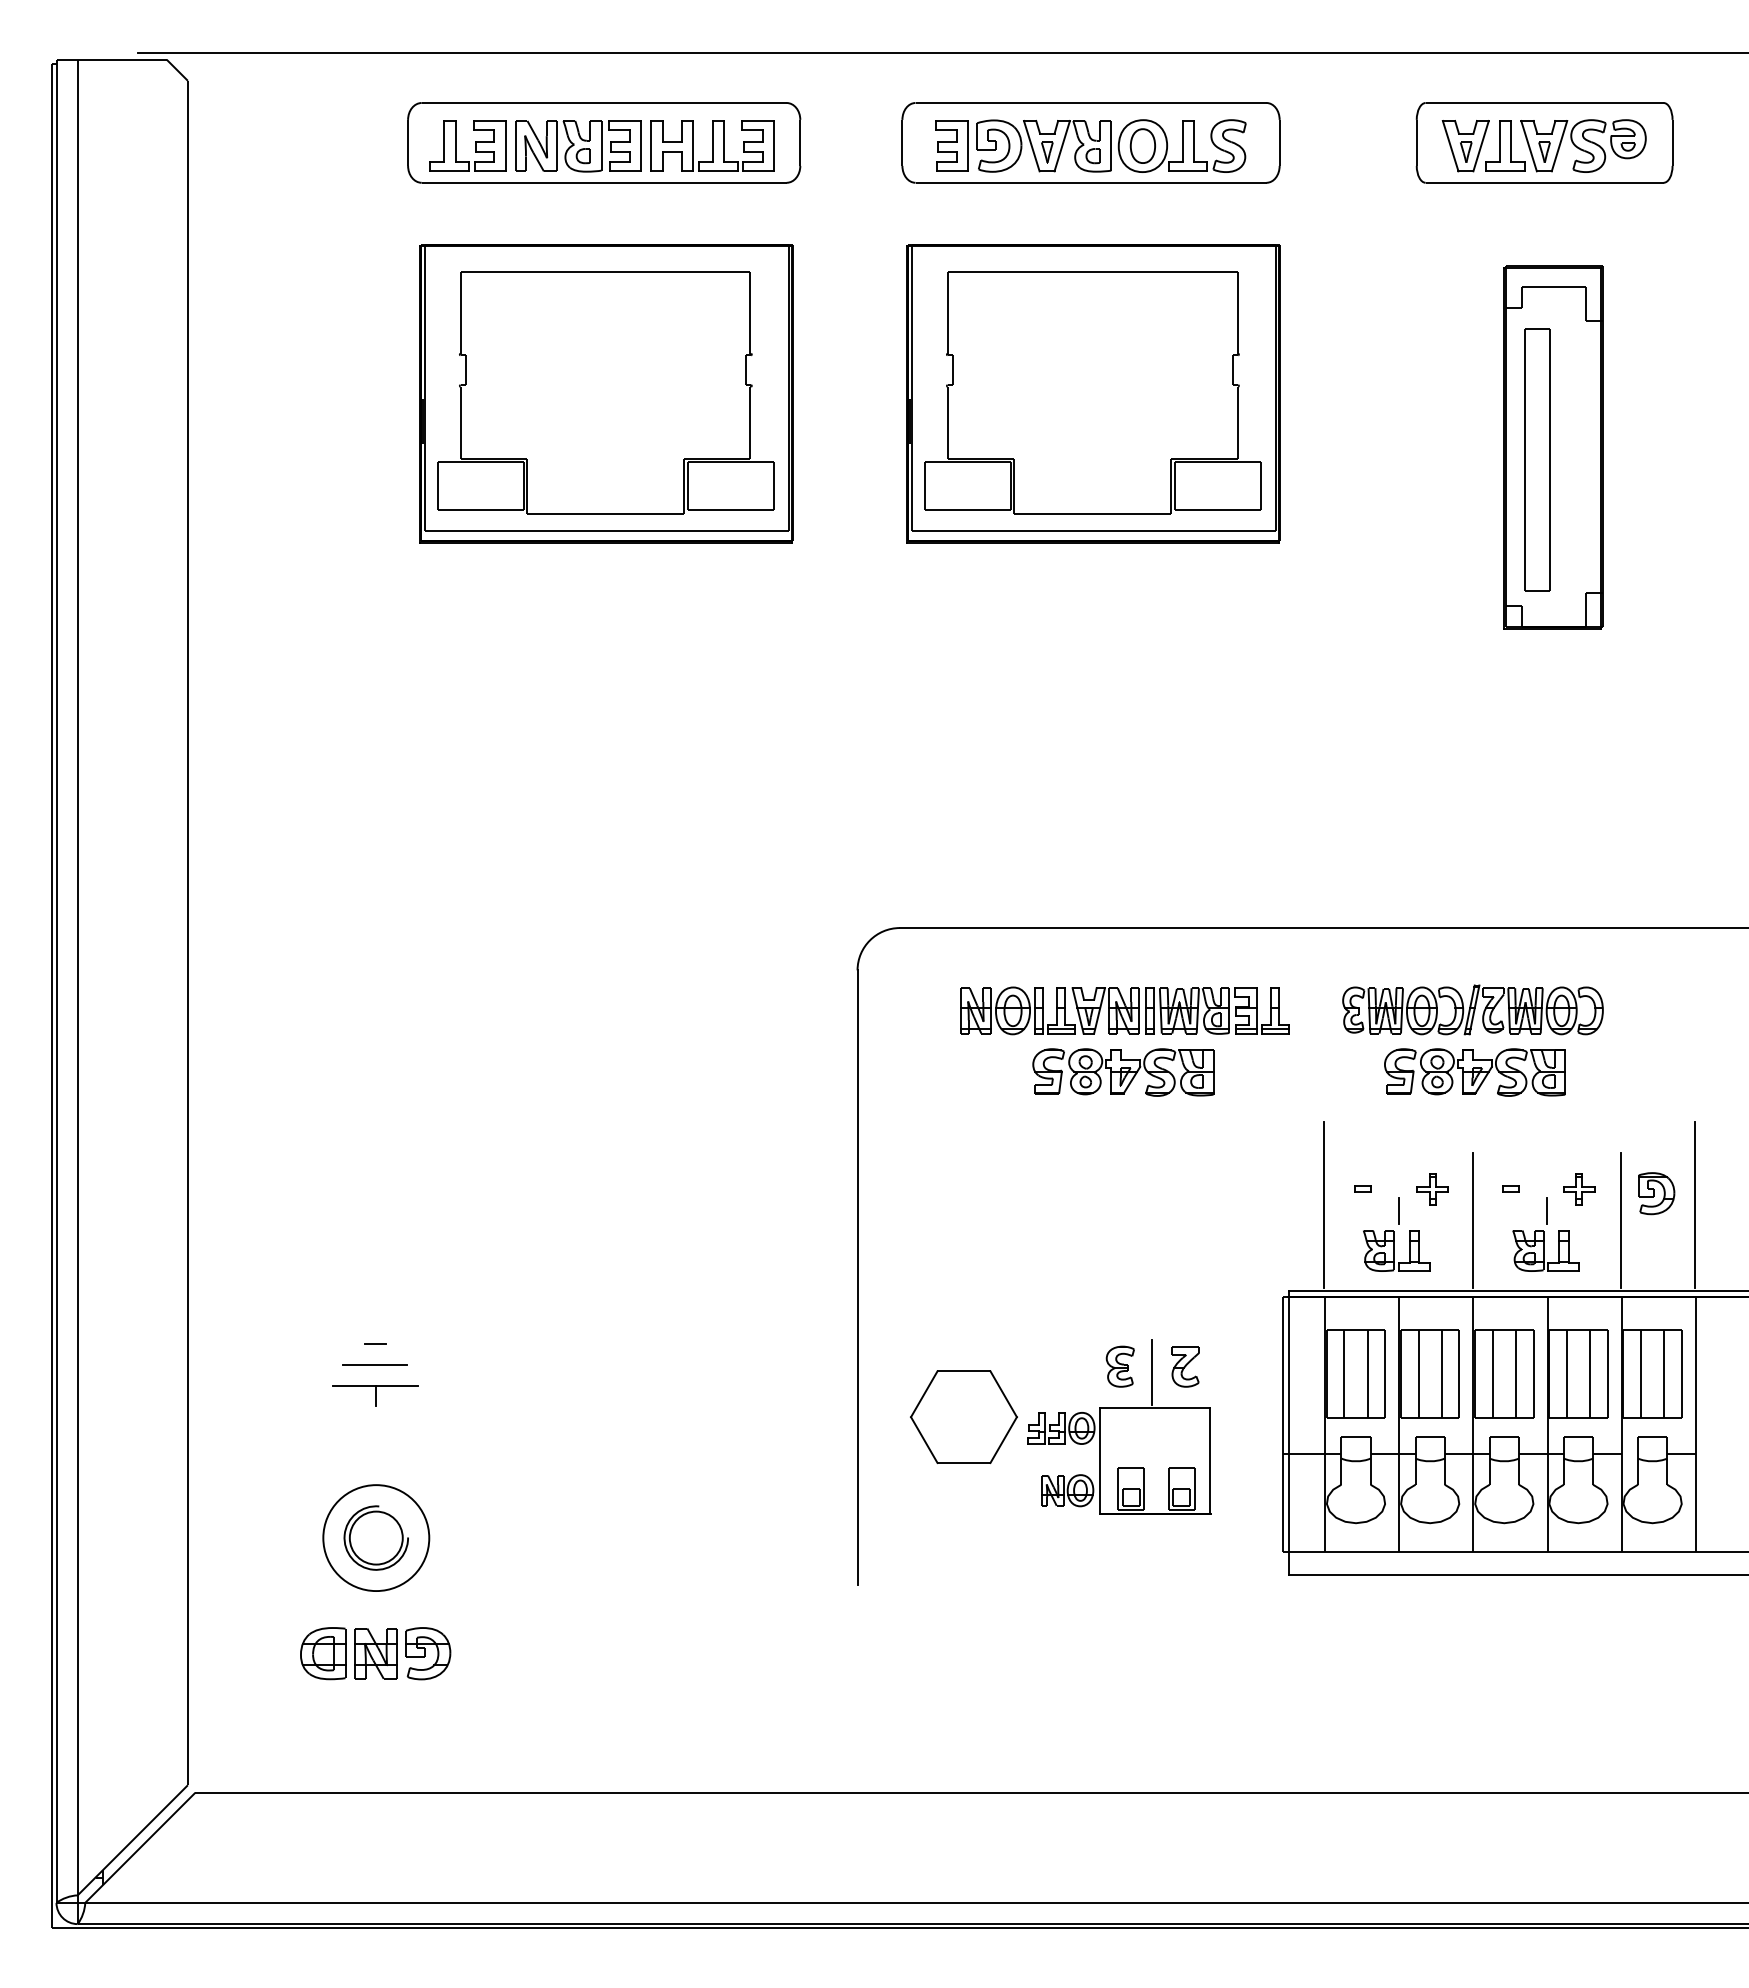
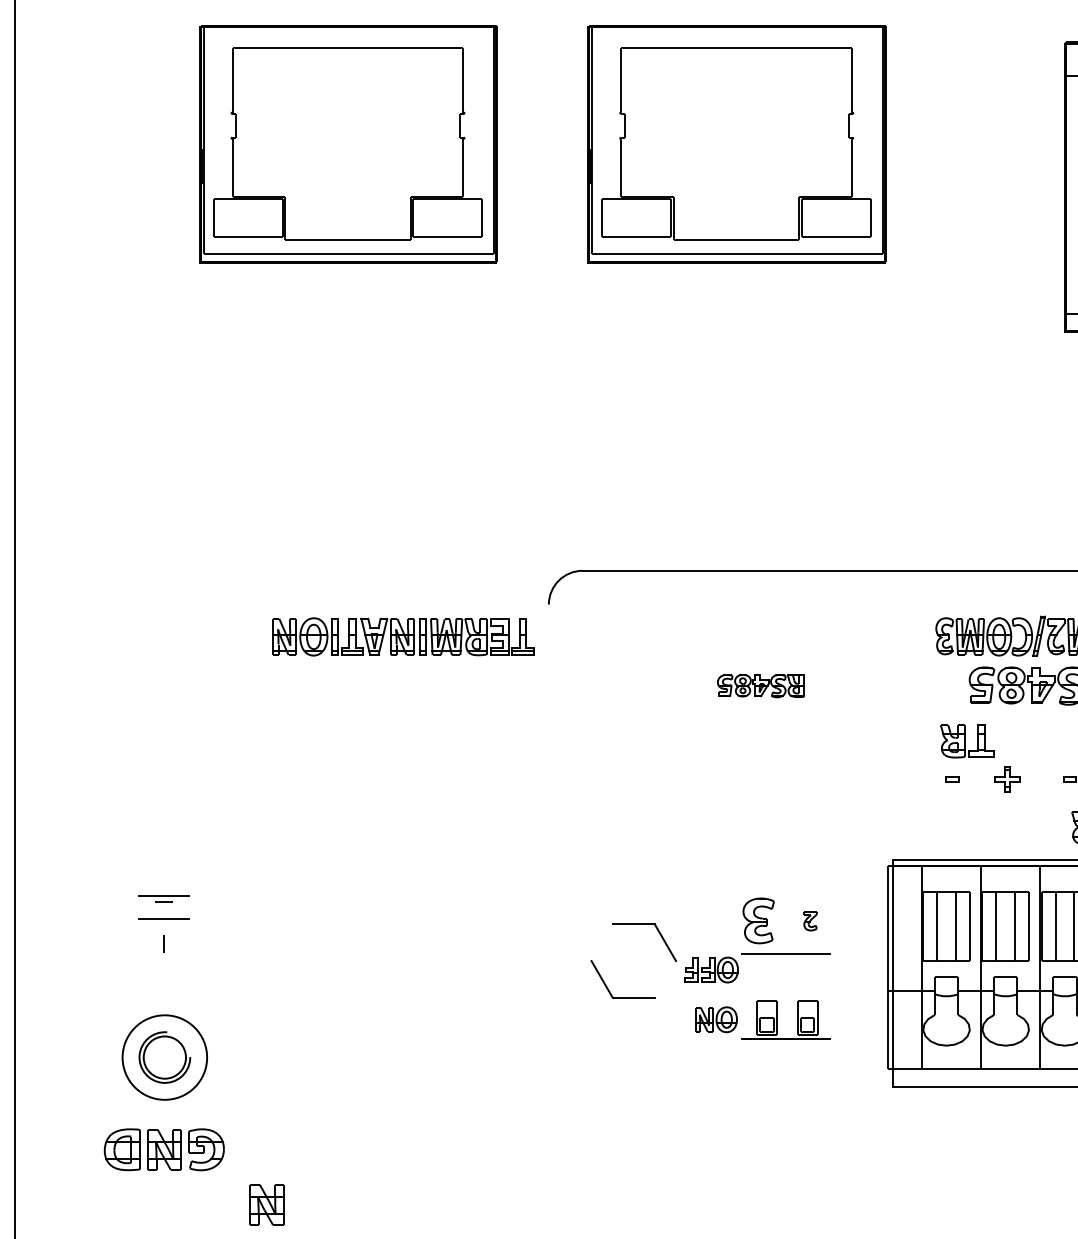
part: (1124, 1010) -> (402, 636), moved
part: (1123, 1072) -> (761, 686), size x0.6
line: (1324, 1204) -> (921, 791), removed
line: (1398, 1210) -> (980, 796), removed
line: (1472, 1220) -> (1039, 804), removed
part: (1396, 1250) -> (966, 741), moved
line: (857, 1277) -> (548, 849), removed
line: (374, 1335) -> (163, 895), added
part: (1119, 1366) -> (757, 920), size x1.4
part: (1185, 1366) -> (810, 920), size x0.6
line: (1151, 1372) -> (783, 925), removed
line: (374, 1385) -> (163, 935), removed
line: (924, 1394) -> (602, 943), removed
line: (1003, 1440) -> (665, 979), removed
line: (1099, 1461) -> (741, 996), removed
line: (1209, 1461) -> (829, 996), removed
part: (503, 1722) -> (266, 1204), added

